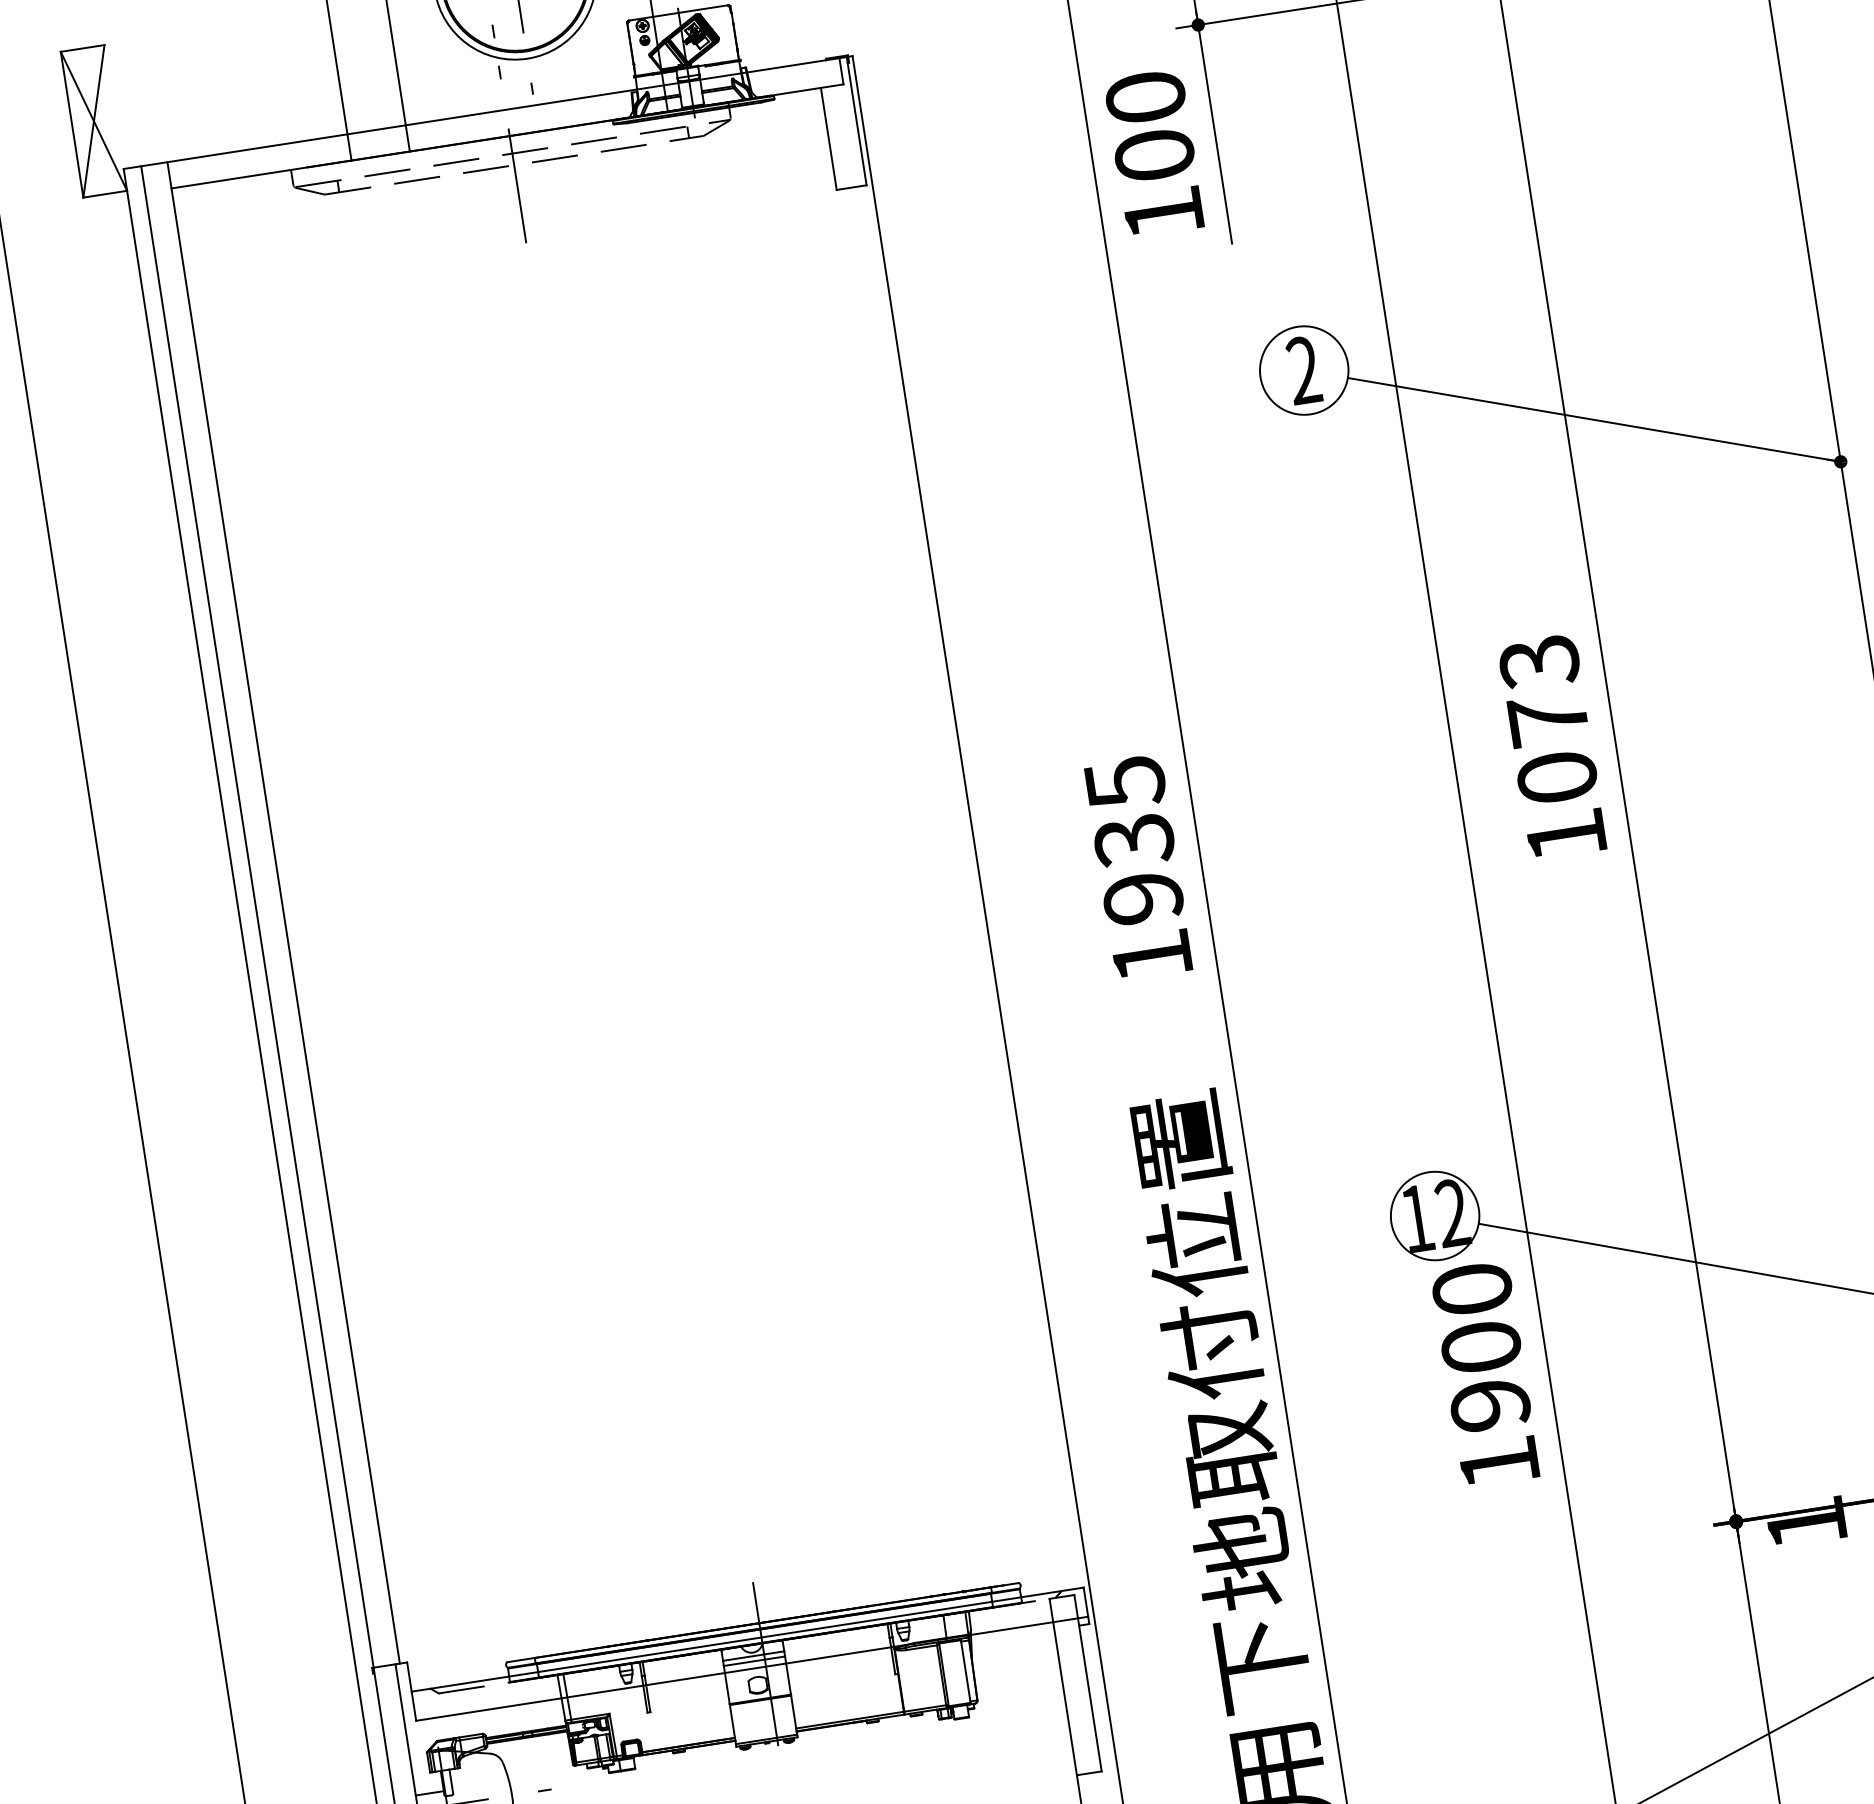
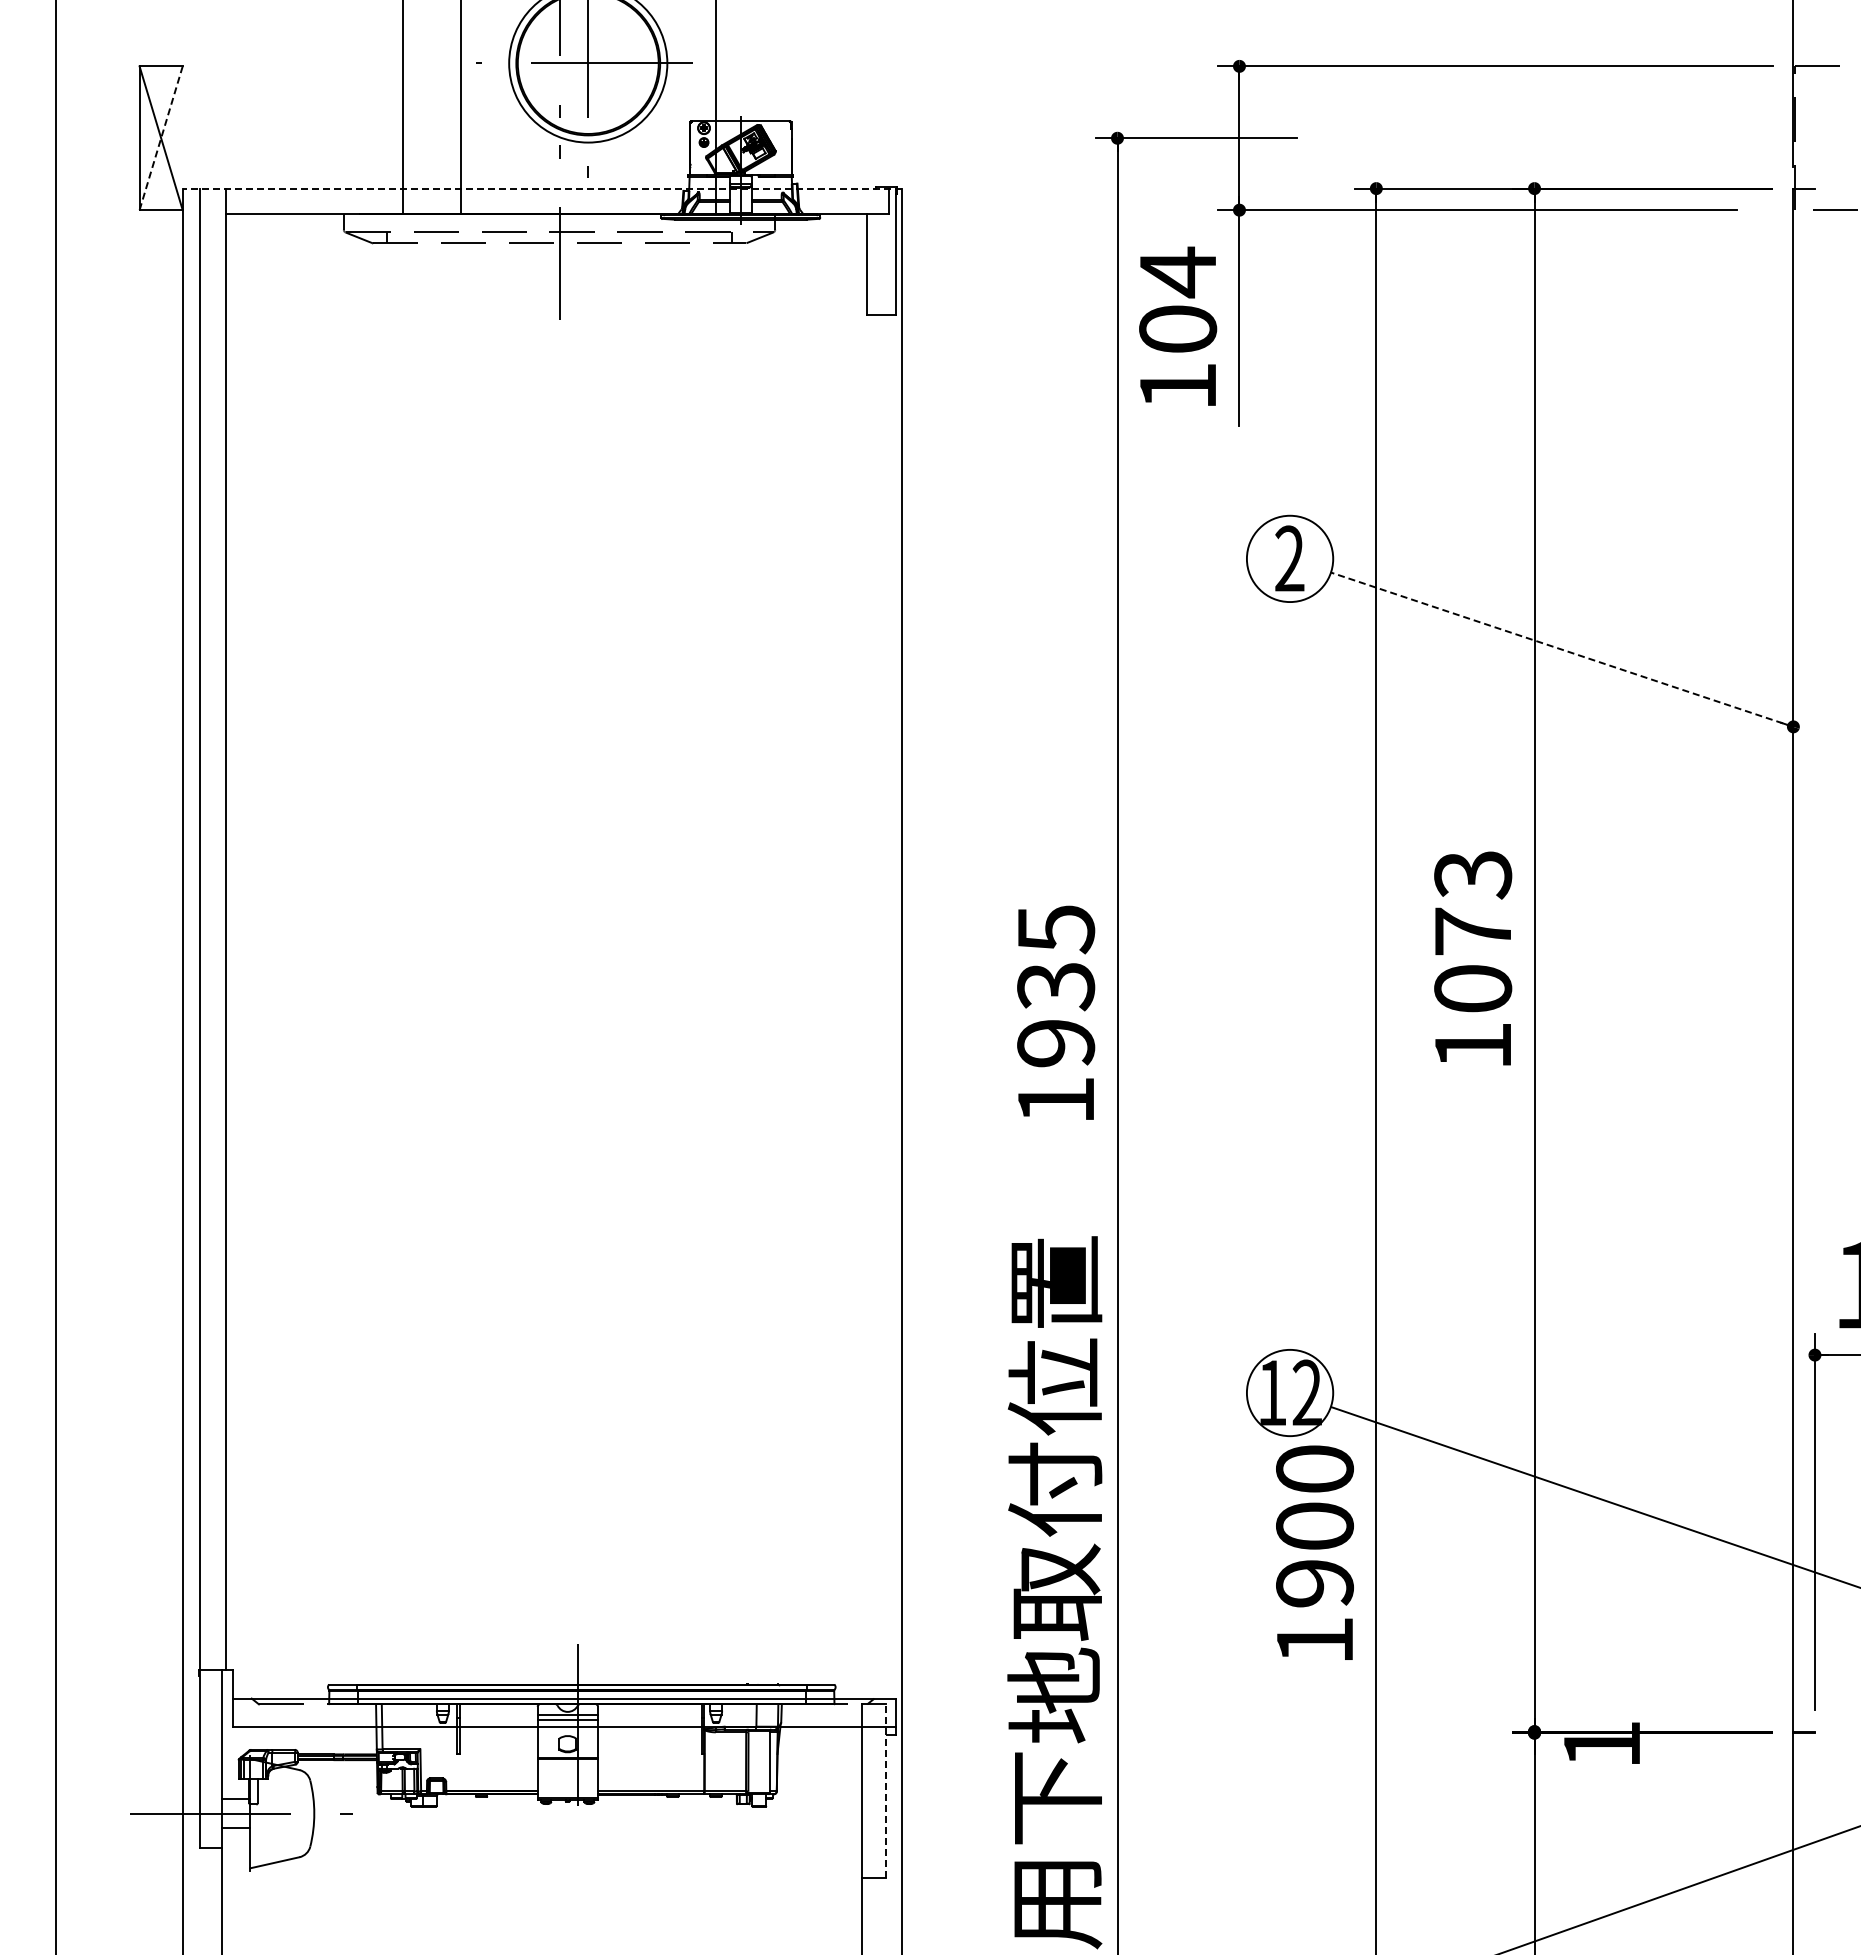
text: (1146, 97) -> (1178, 272), 100 -> 104
line: (488, 112) -> (542, 188), solid -> dashed
line: (94, 121) -> (161, 138), solid -> dashed
line: (1594, 419) -> (1562, 649), solid -> dashed
line: (1087, 1682) -> (885, 1790), solid -> dashed

